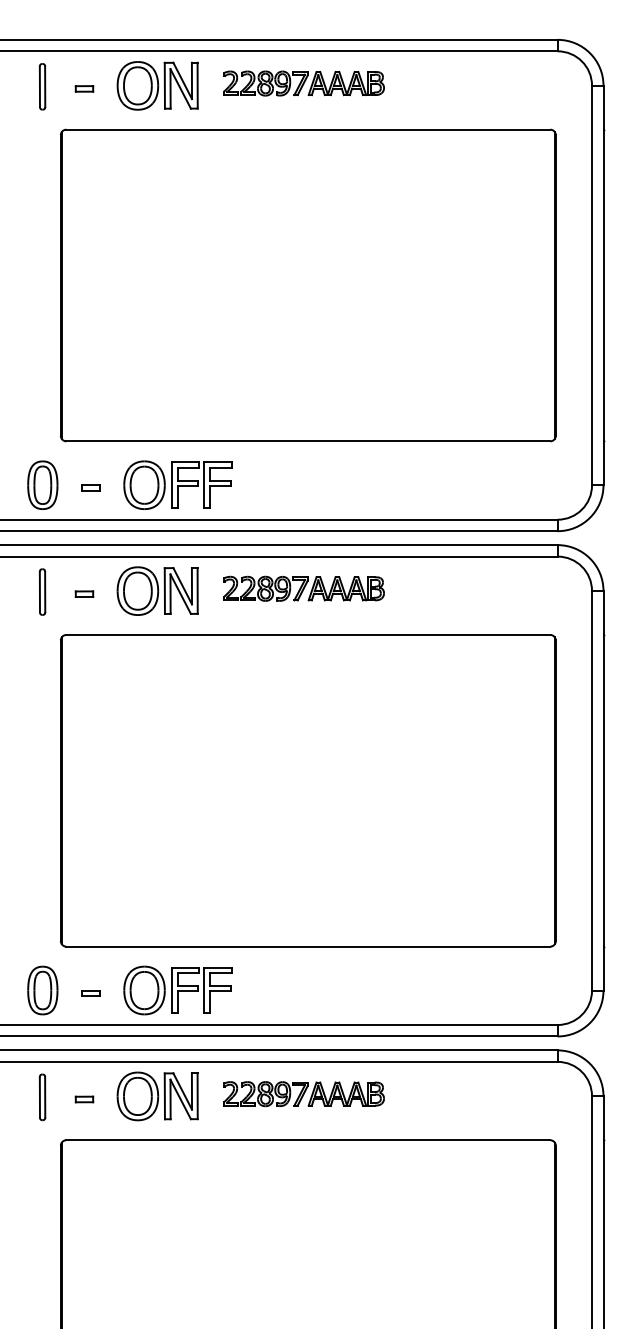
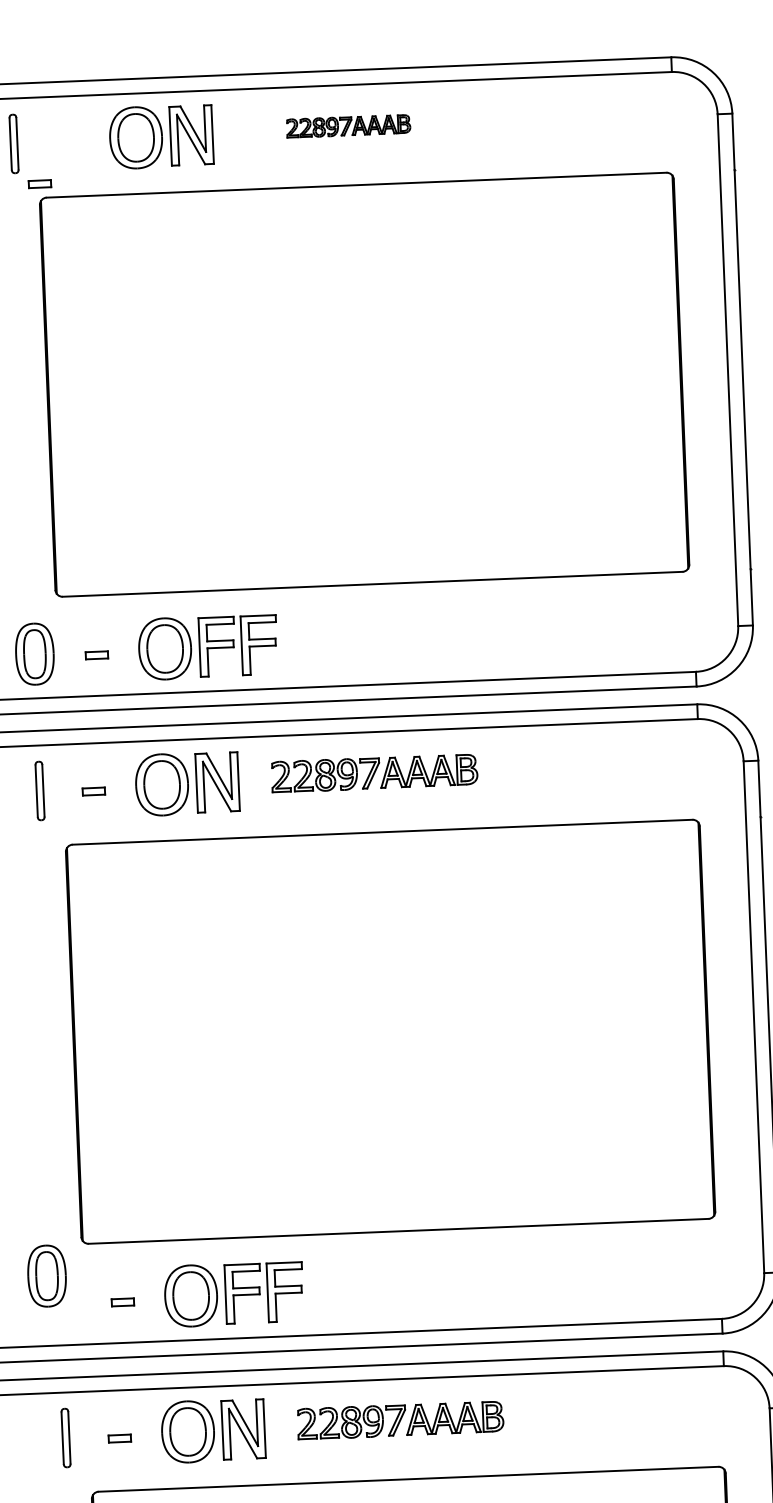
part: (303, 83) -> (348, 126), size x0.6
part: (84, 88) -> (39, 183), moved
part: (42, 990) -> (46, 1276), moved

